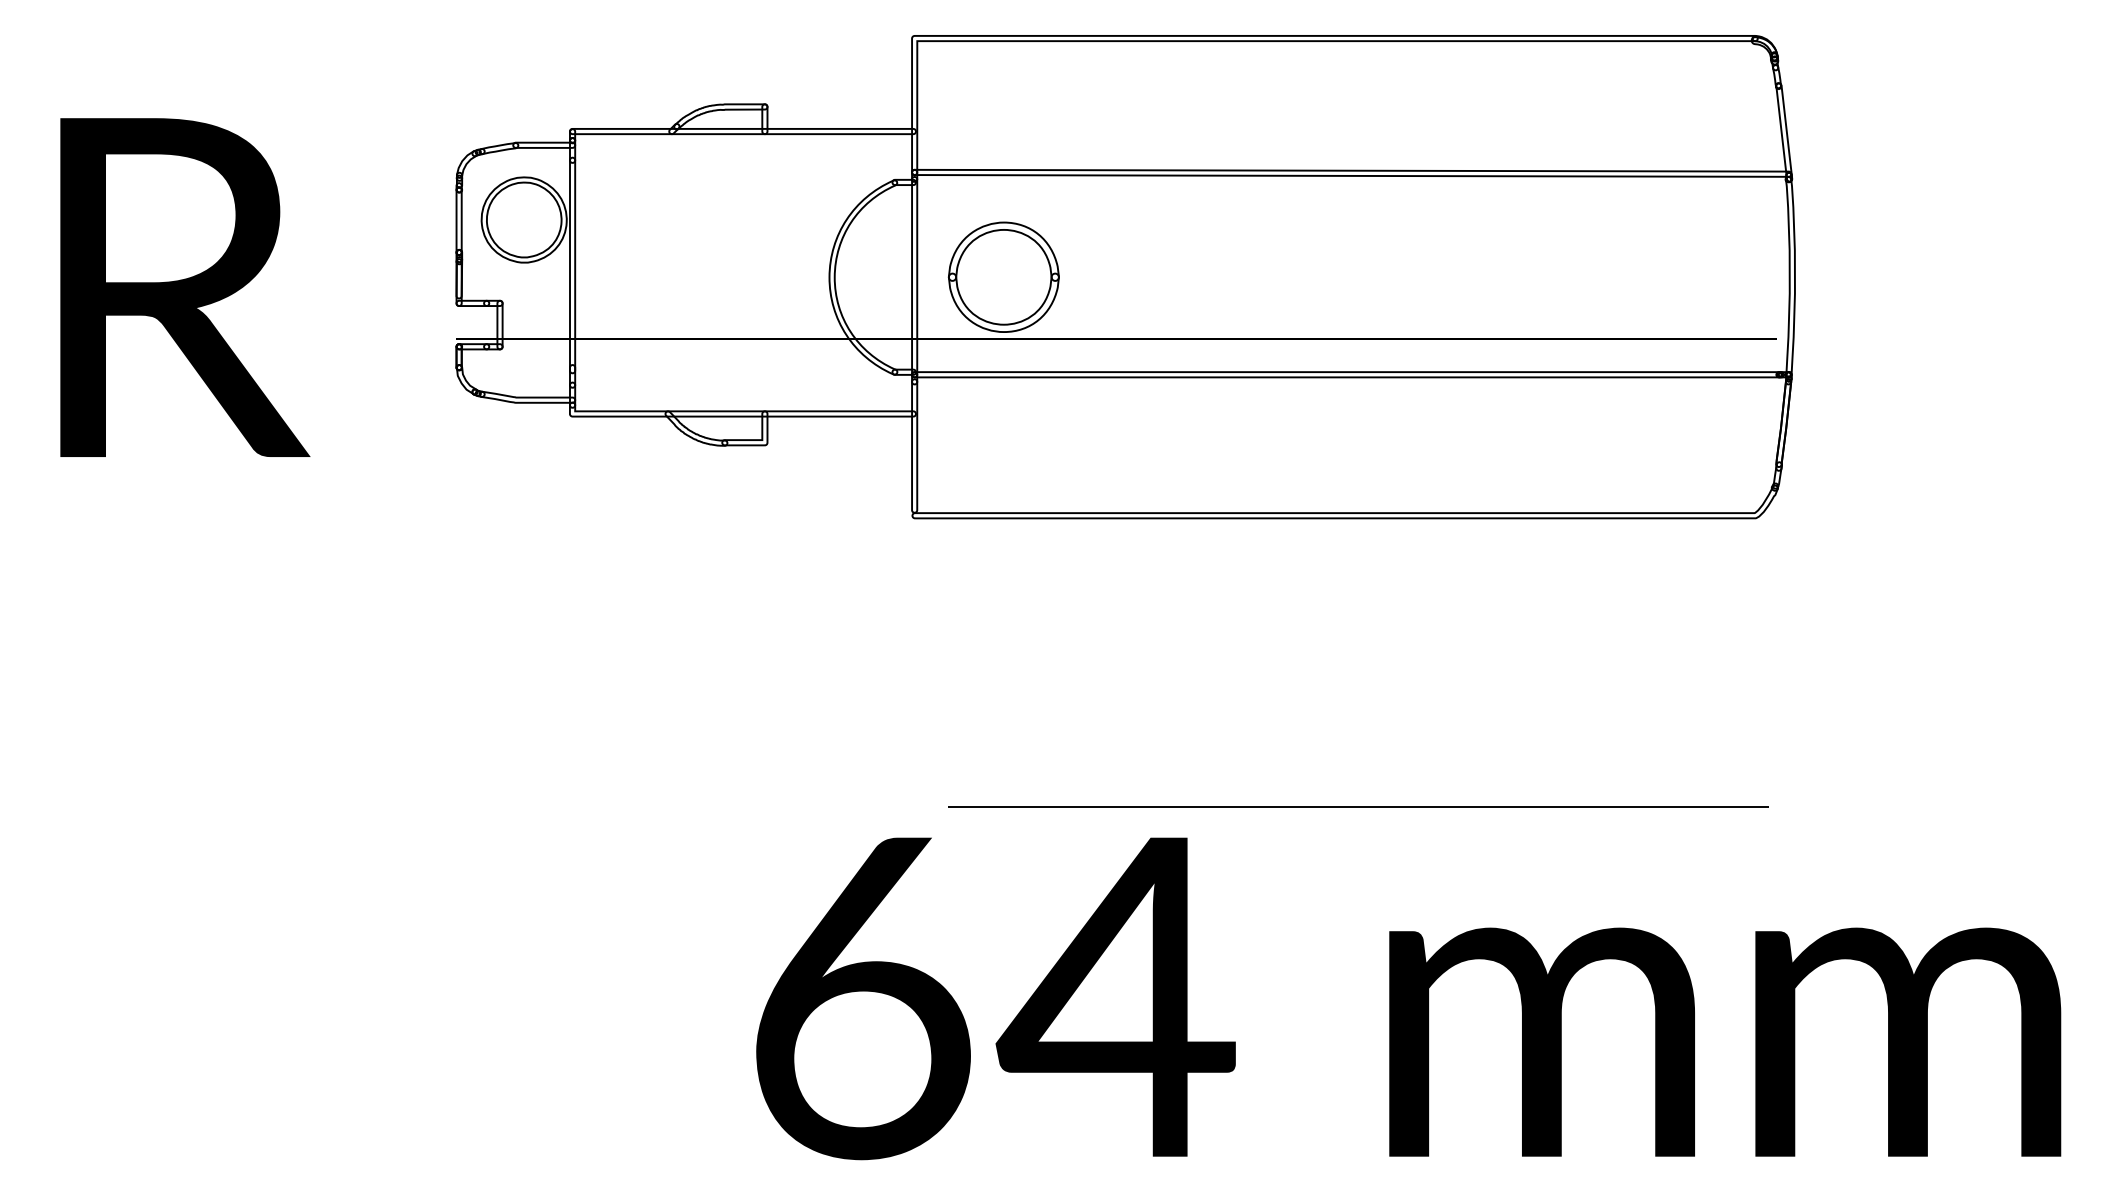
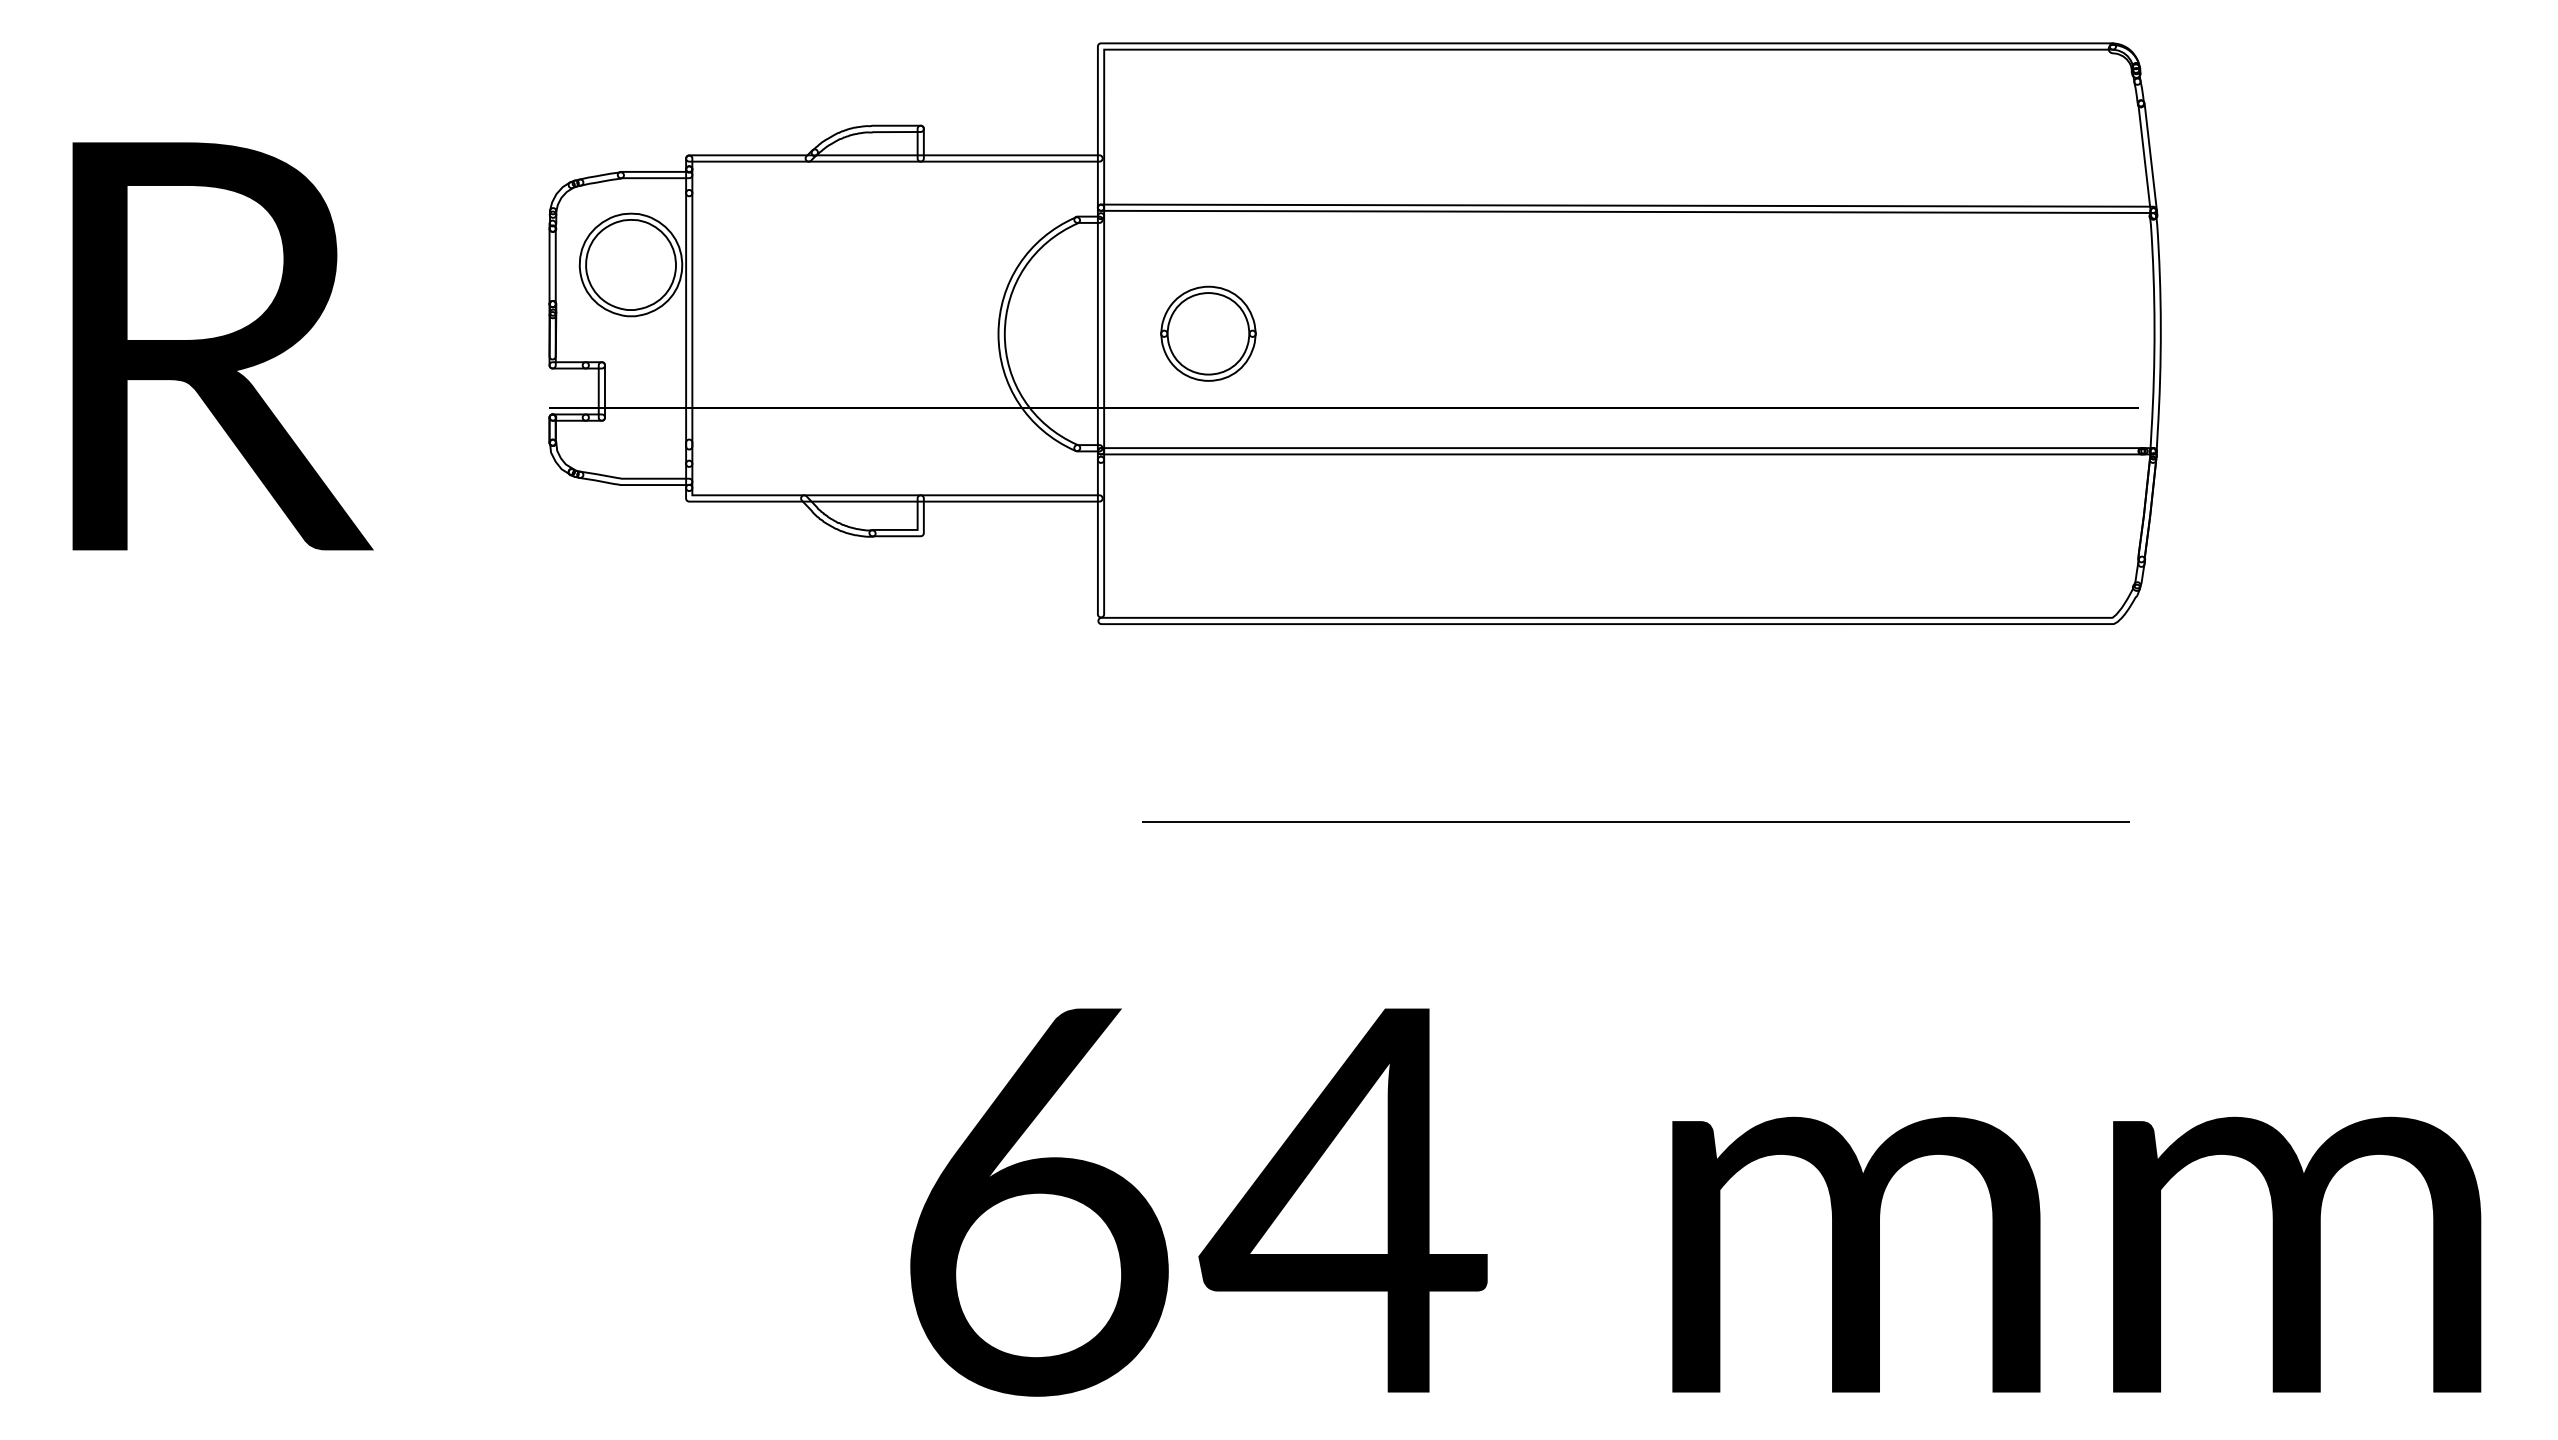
part: (1003, 276) -> (1208, 333), size x0.71
line: (1358, 806) -> (1635, 821), moved

